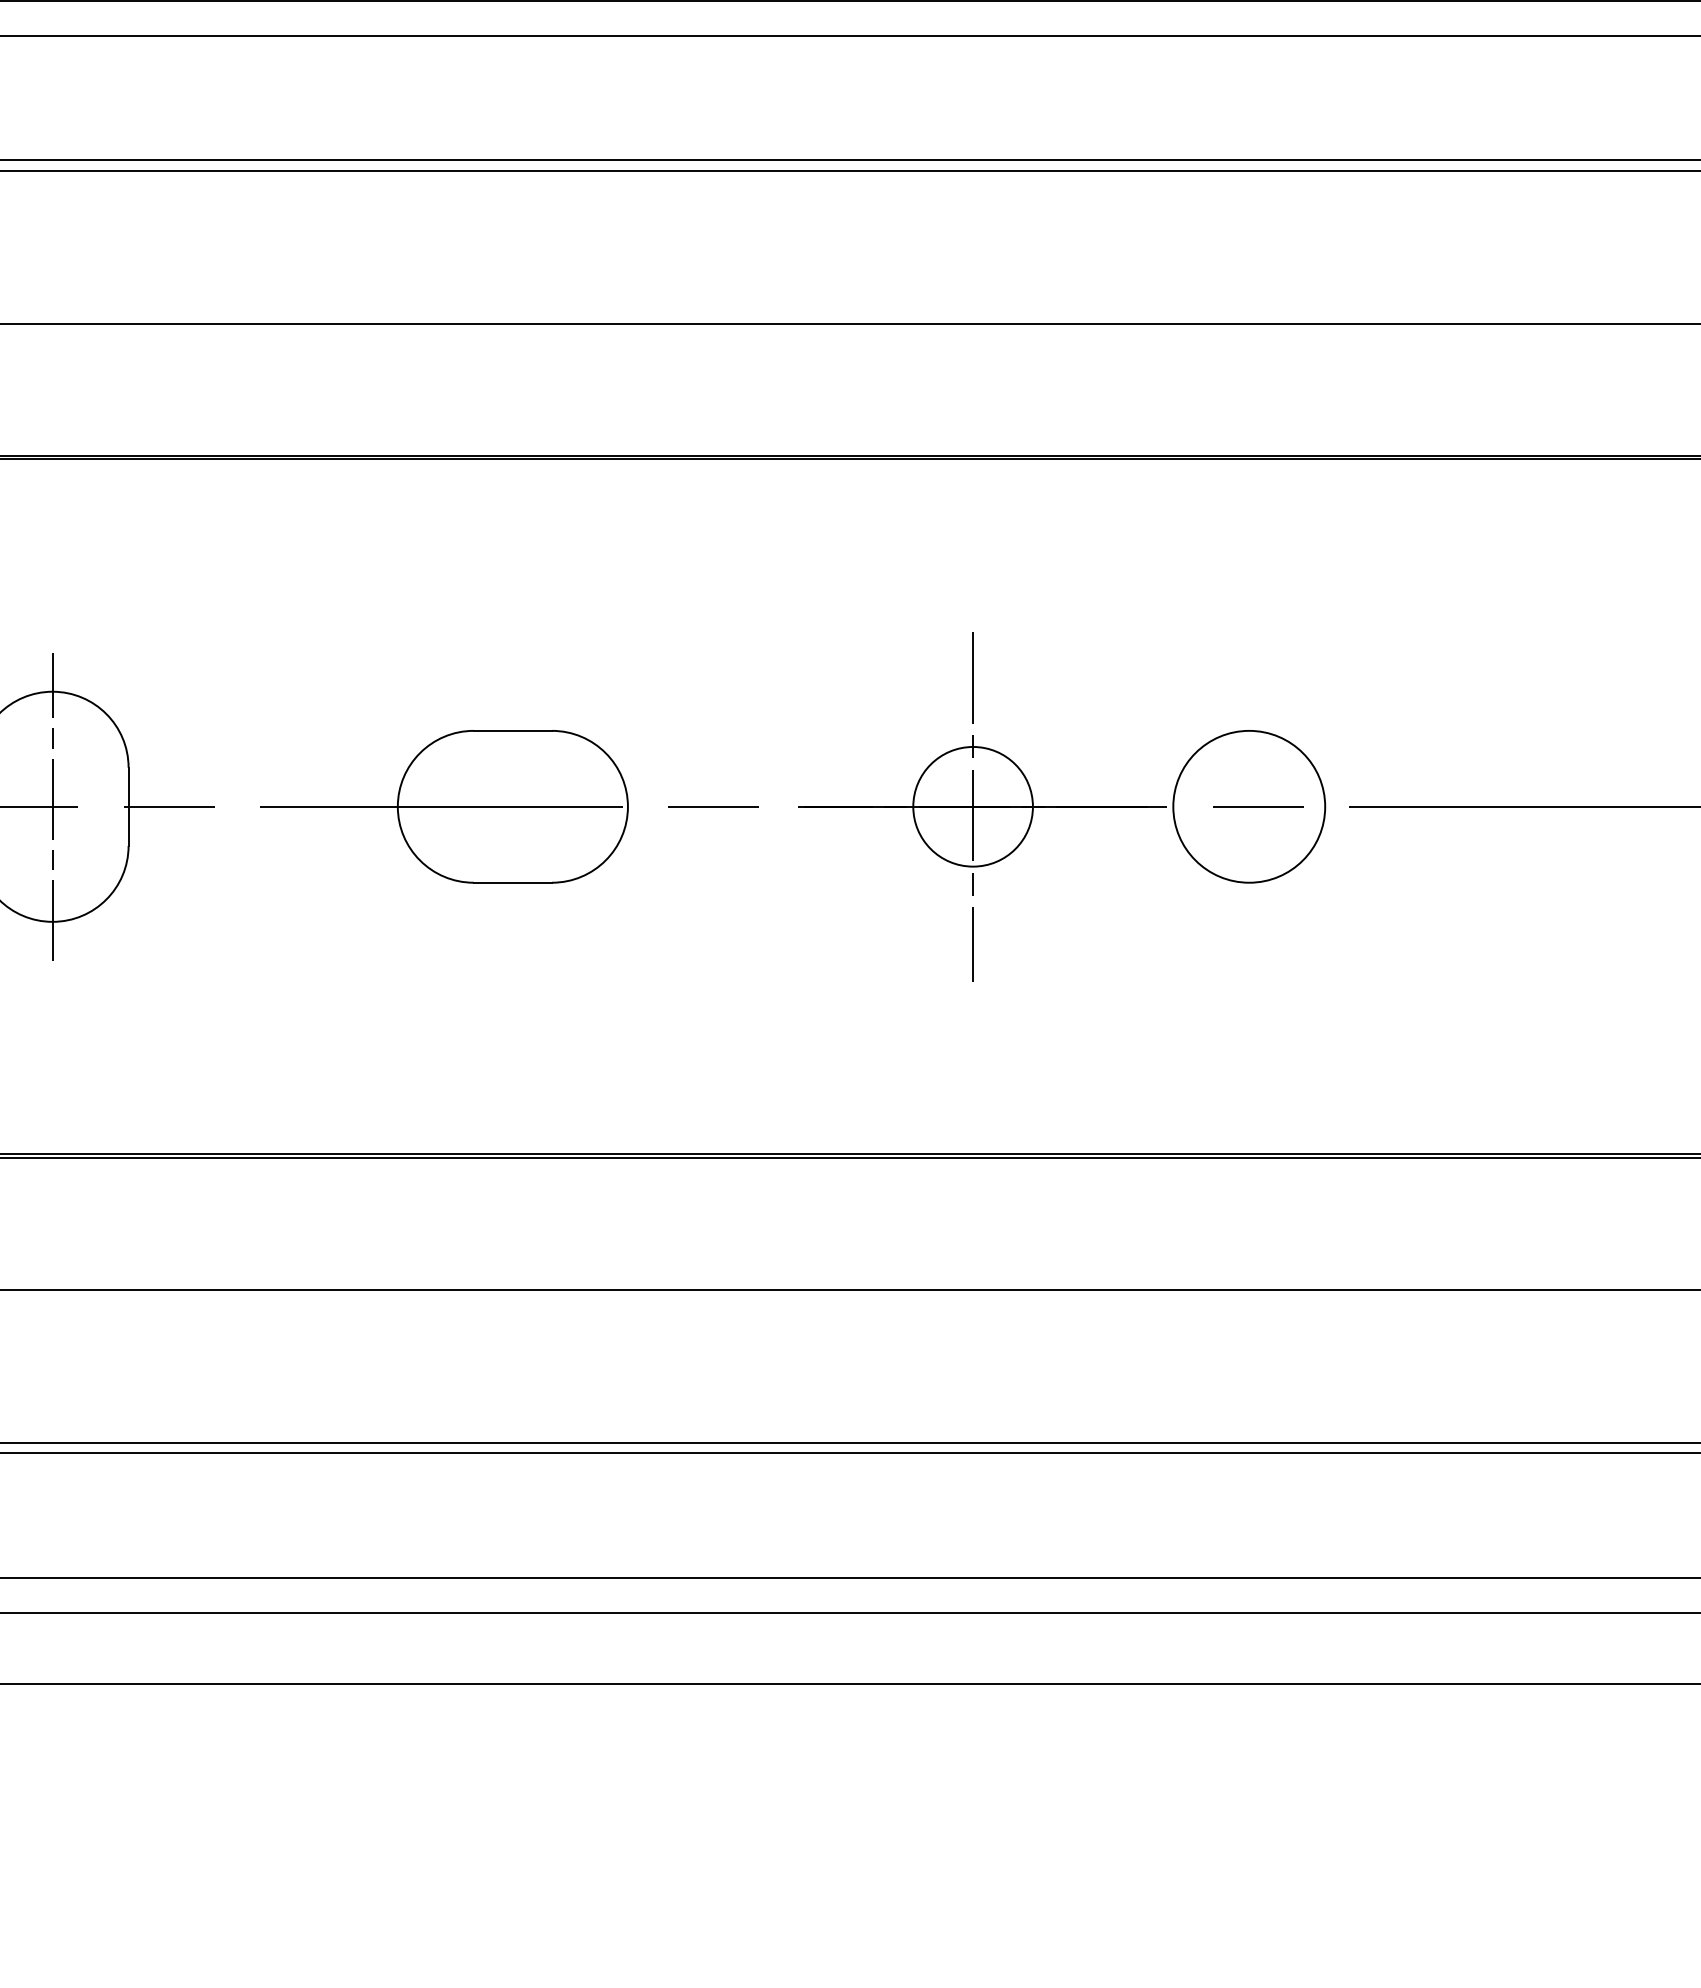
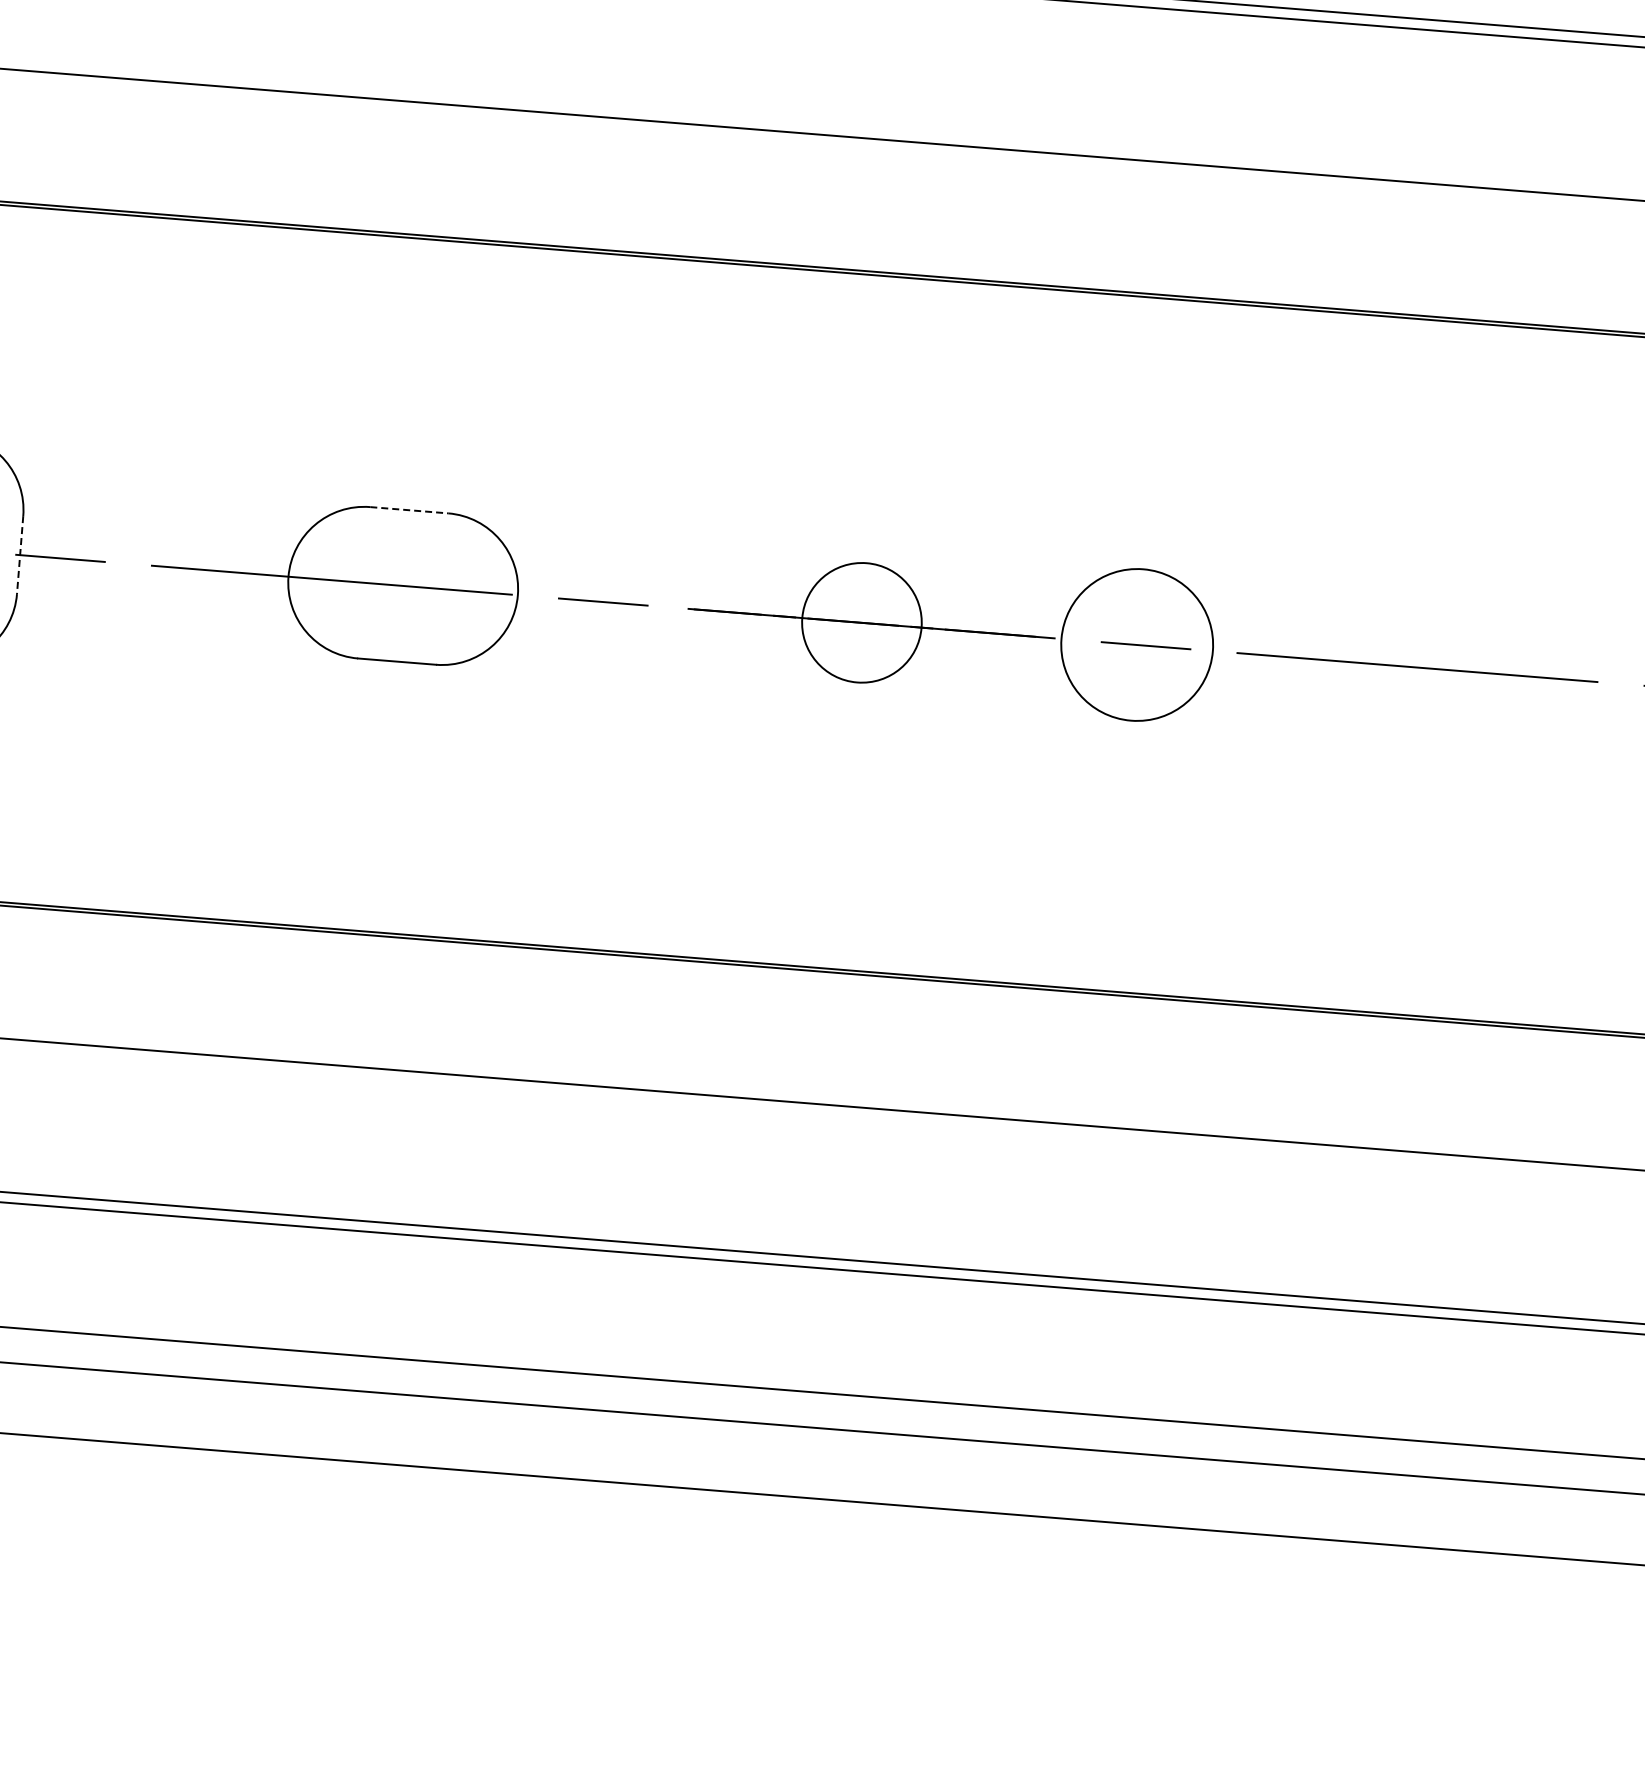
line: (513, 730) -> (409, 509), solid -> dashed
line: (973, 806) -> (862, 622), removed
line: (128, 807) -> (19, 555), solid -> dashed

